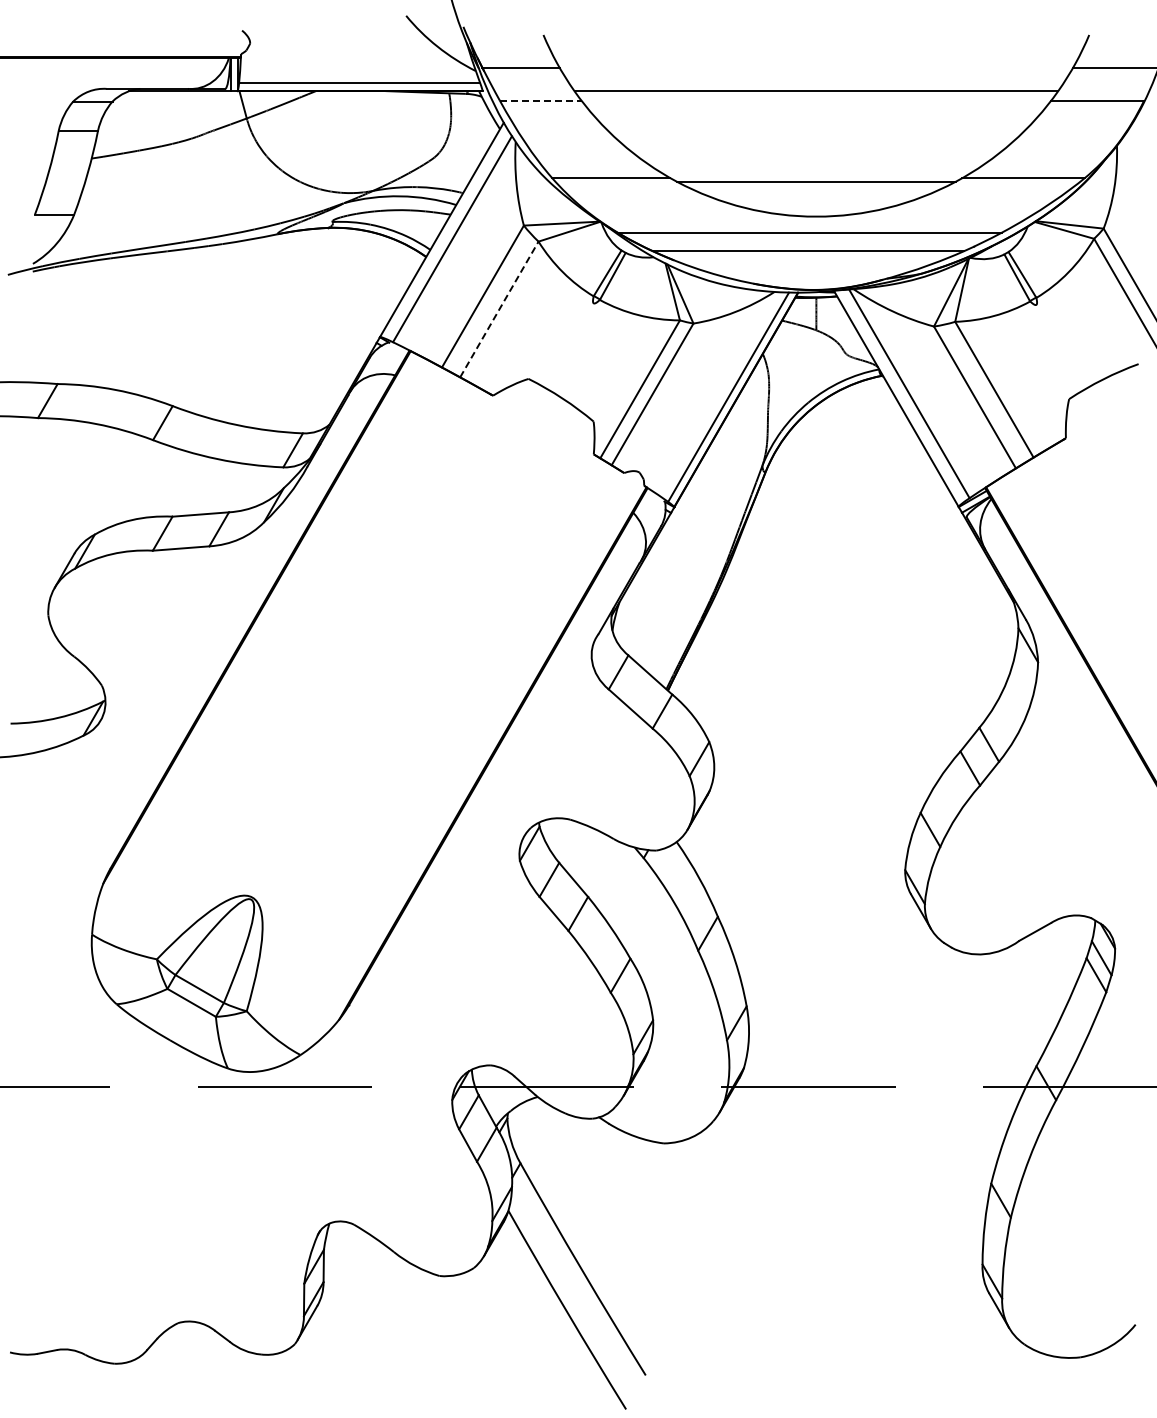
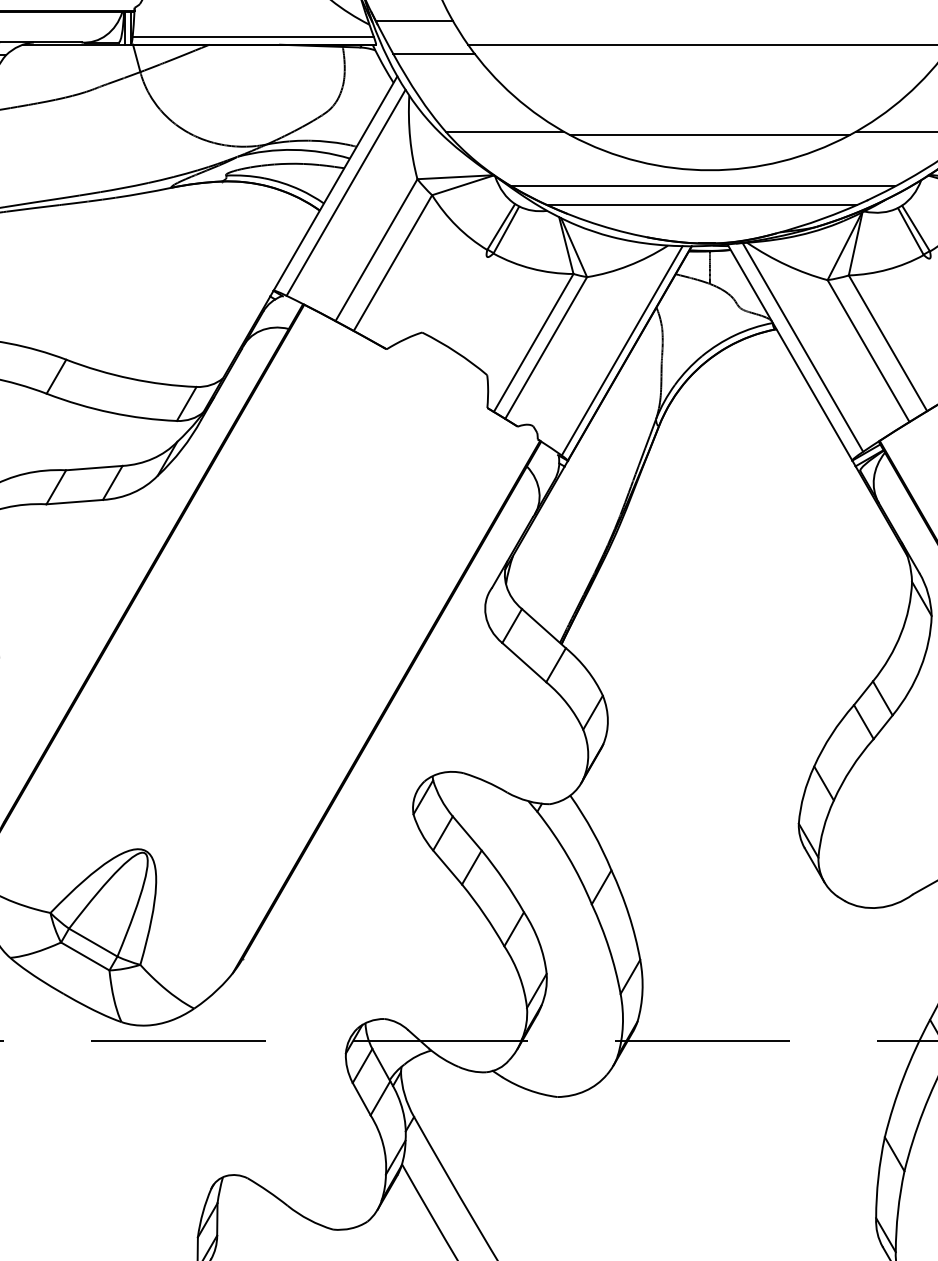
line: (540, 100) -> (434, 54), dashed -> solid
line: (499, 309) -> (393, 263), dashed -> solid

